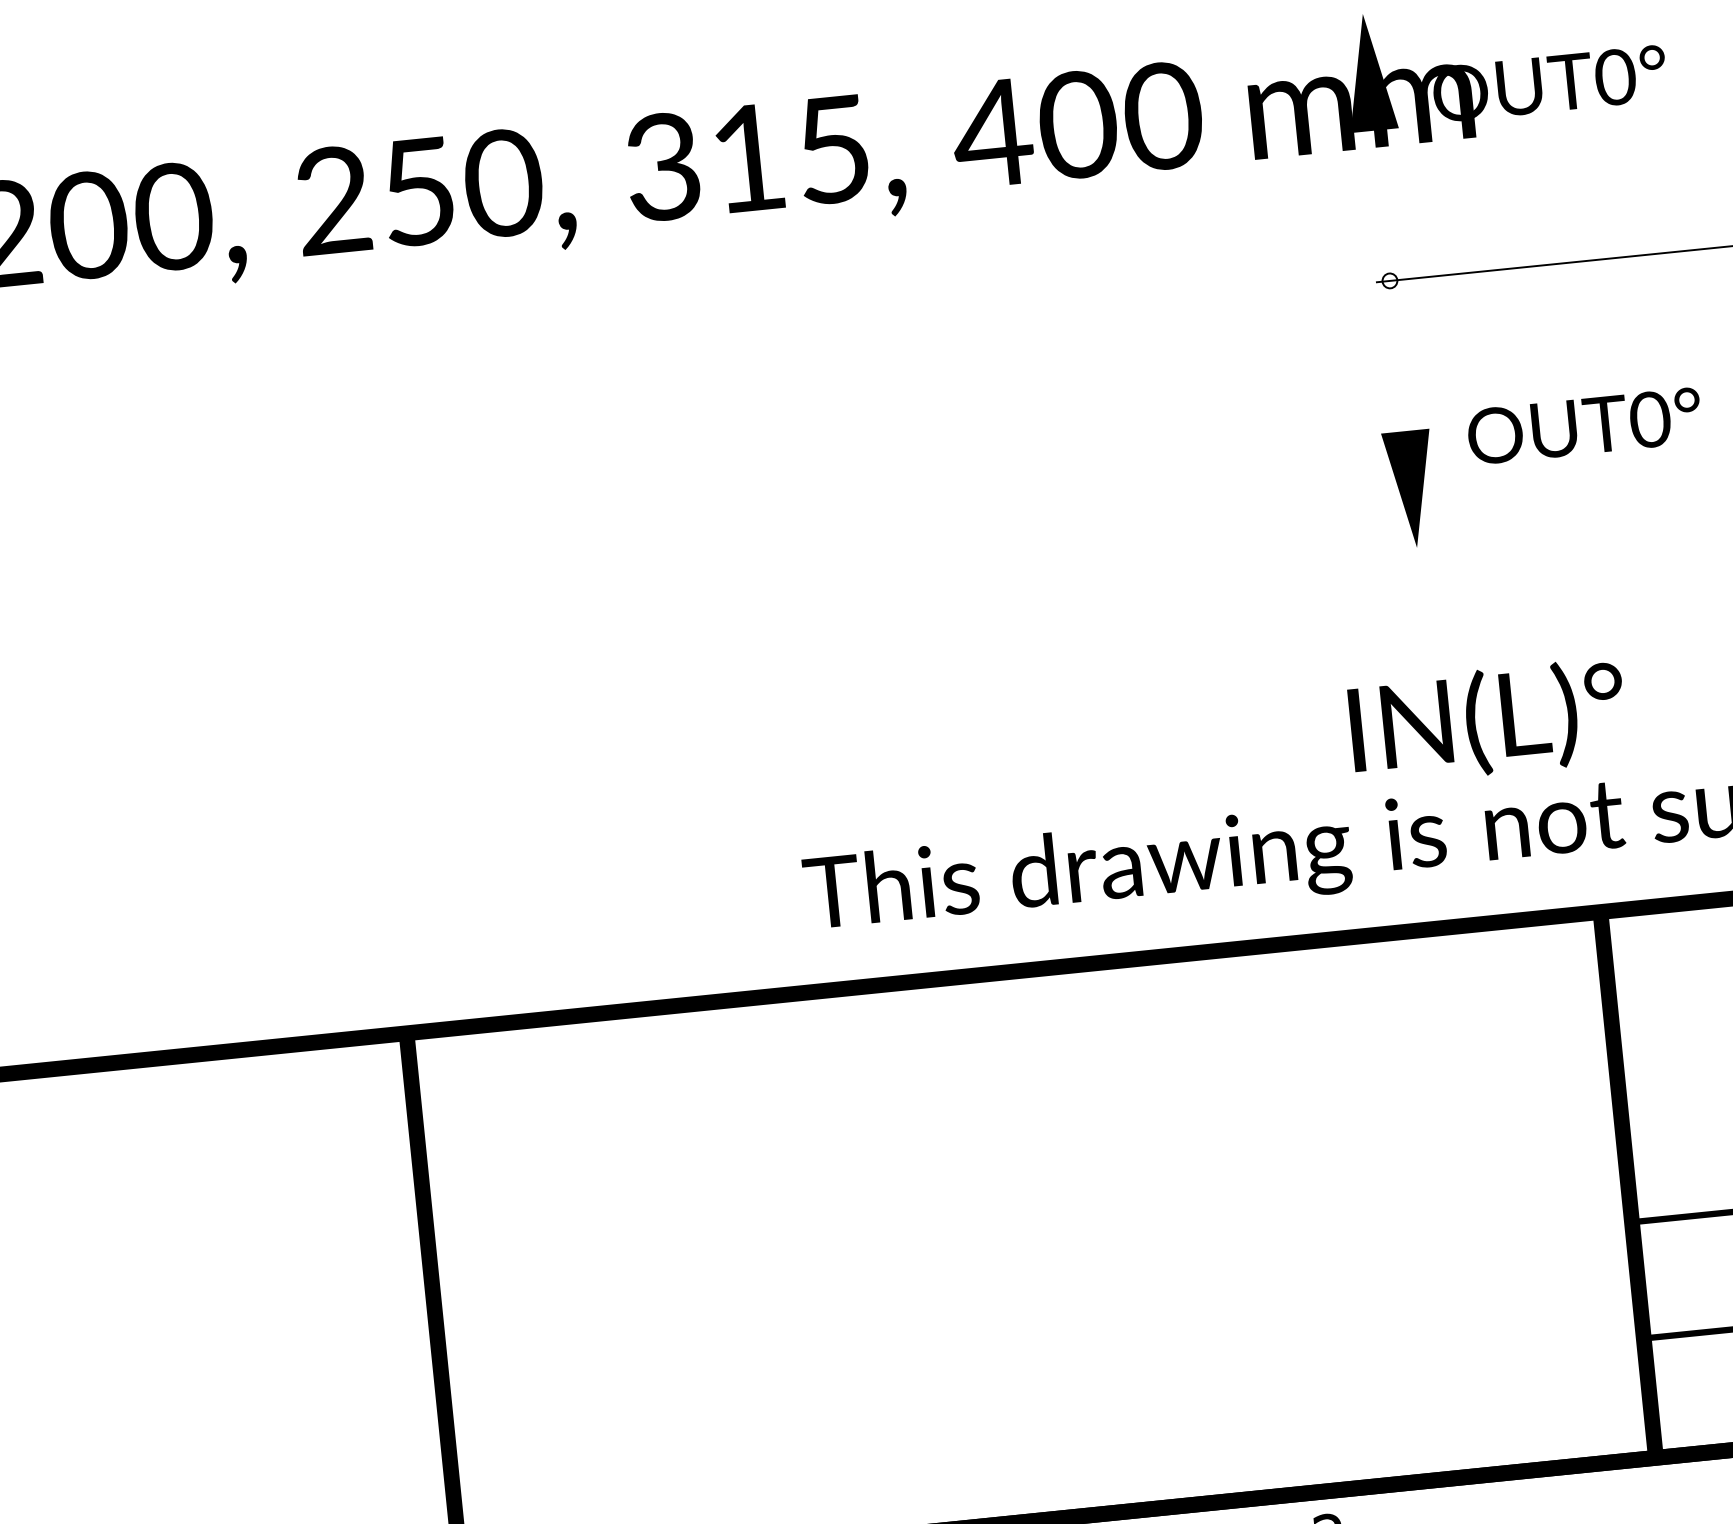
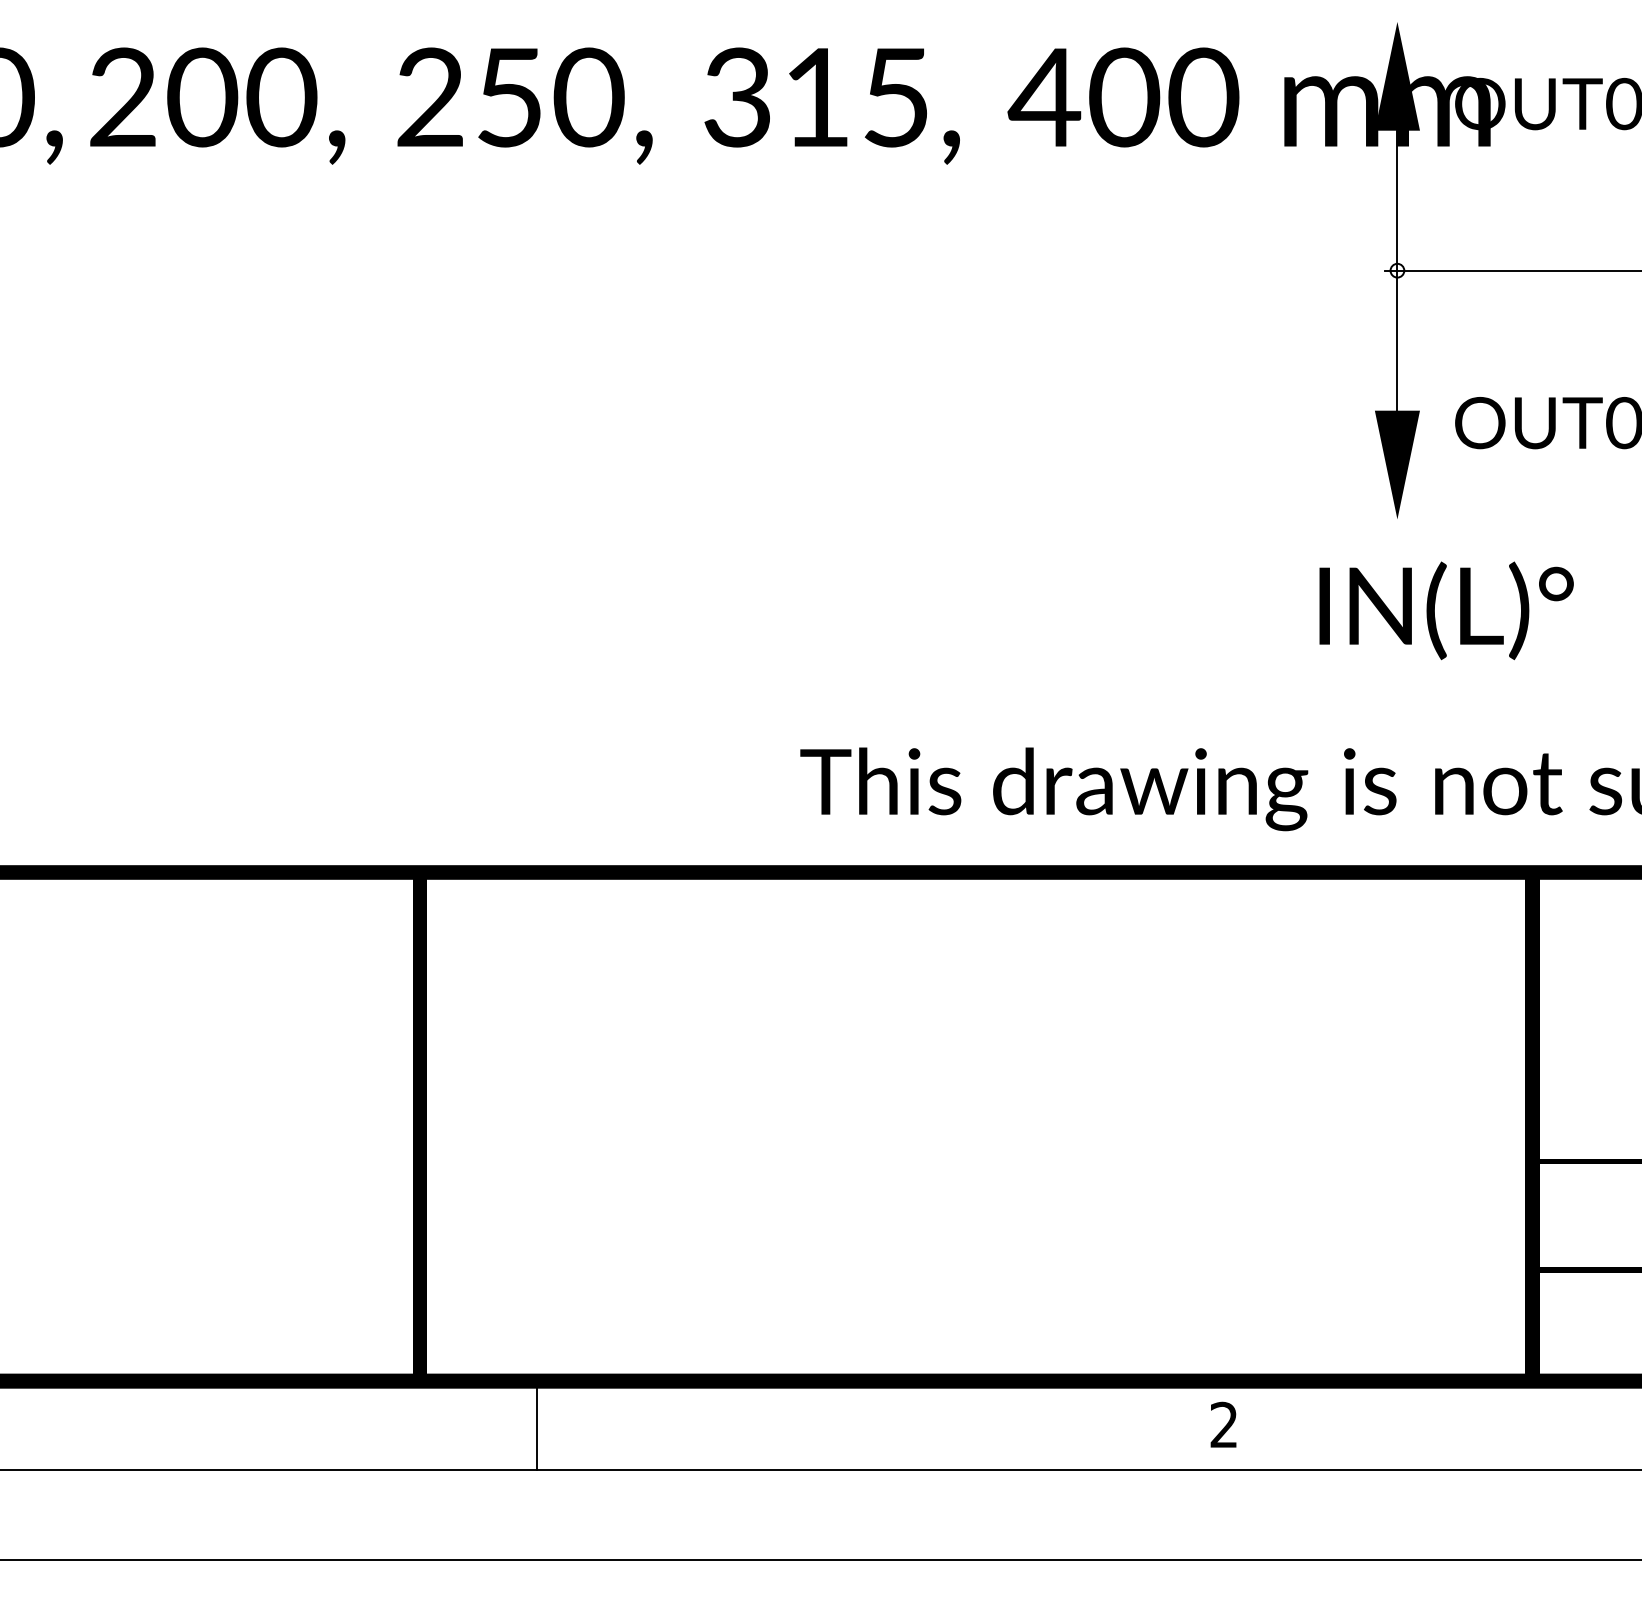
line: (1390, 281) -> (1397, 271), added
text: (1487, 721) -> (1446, 610), moved

